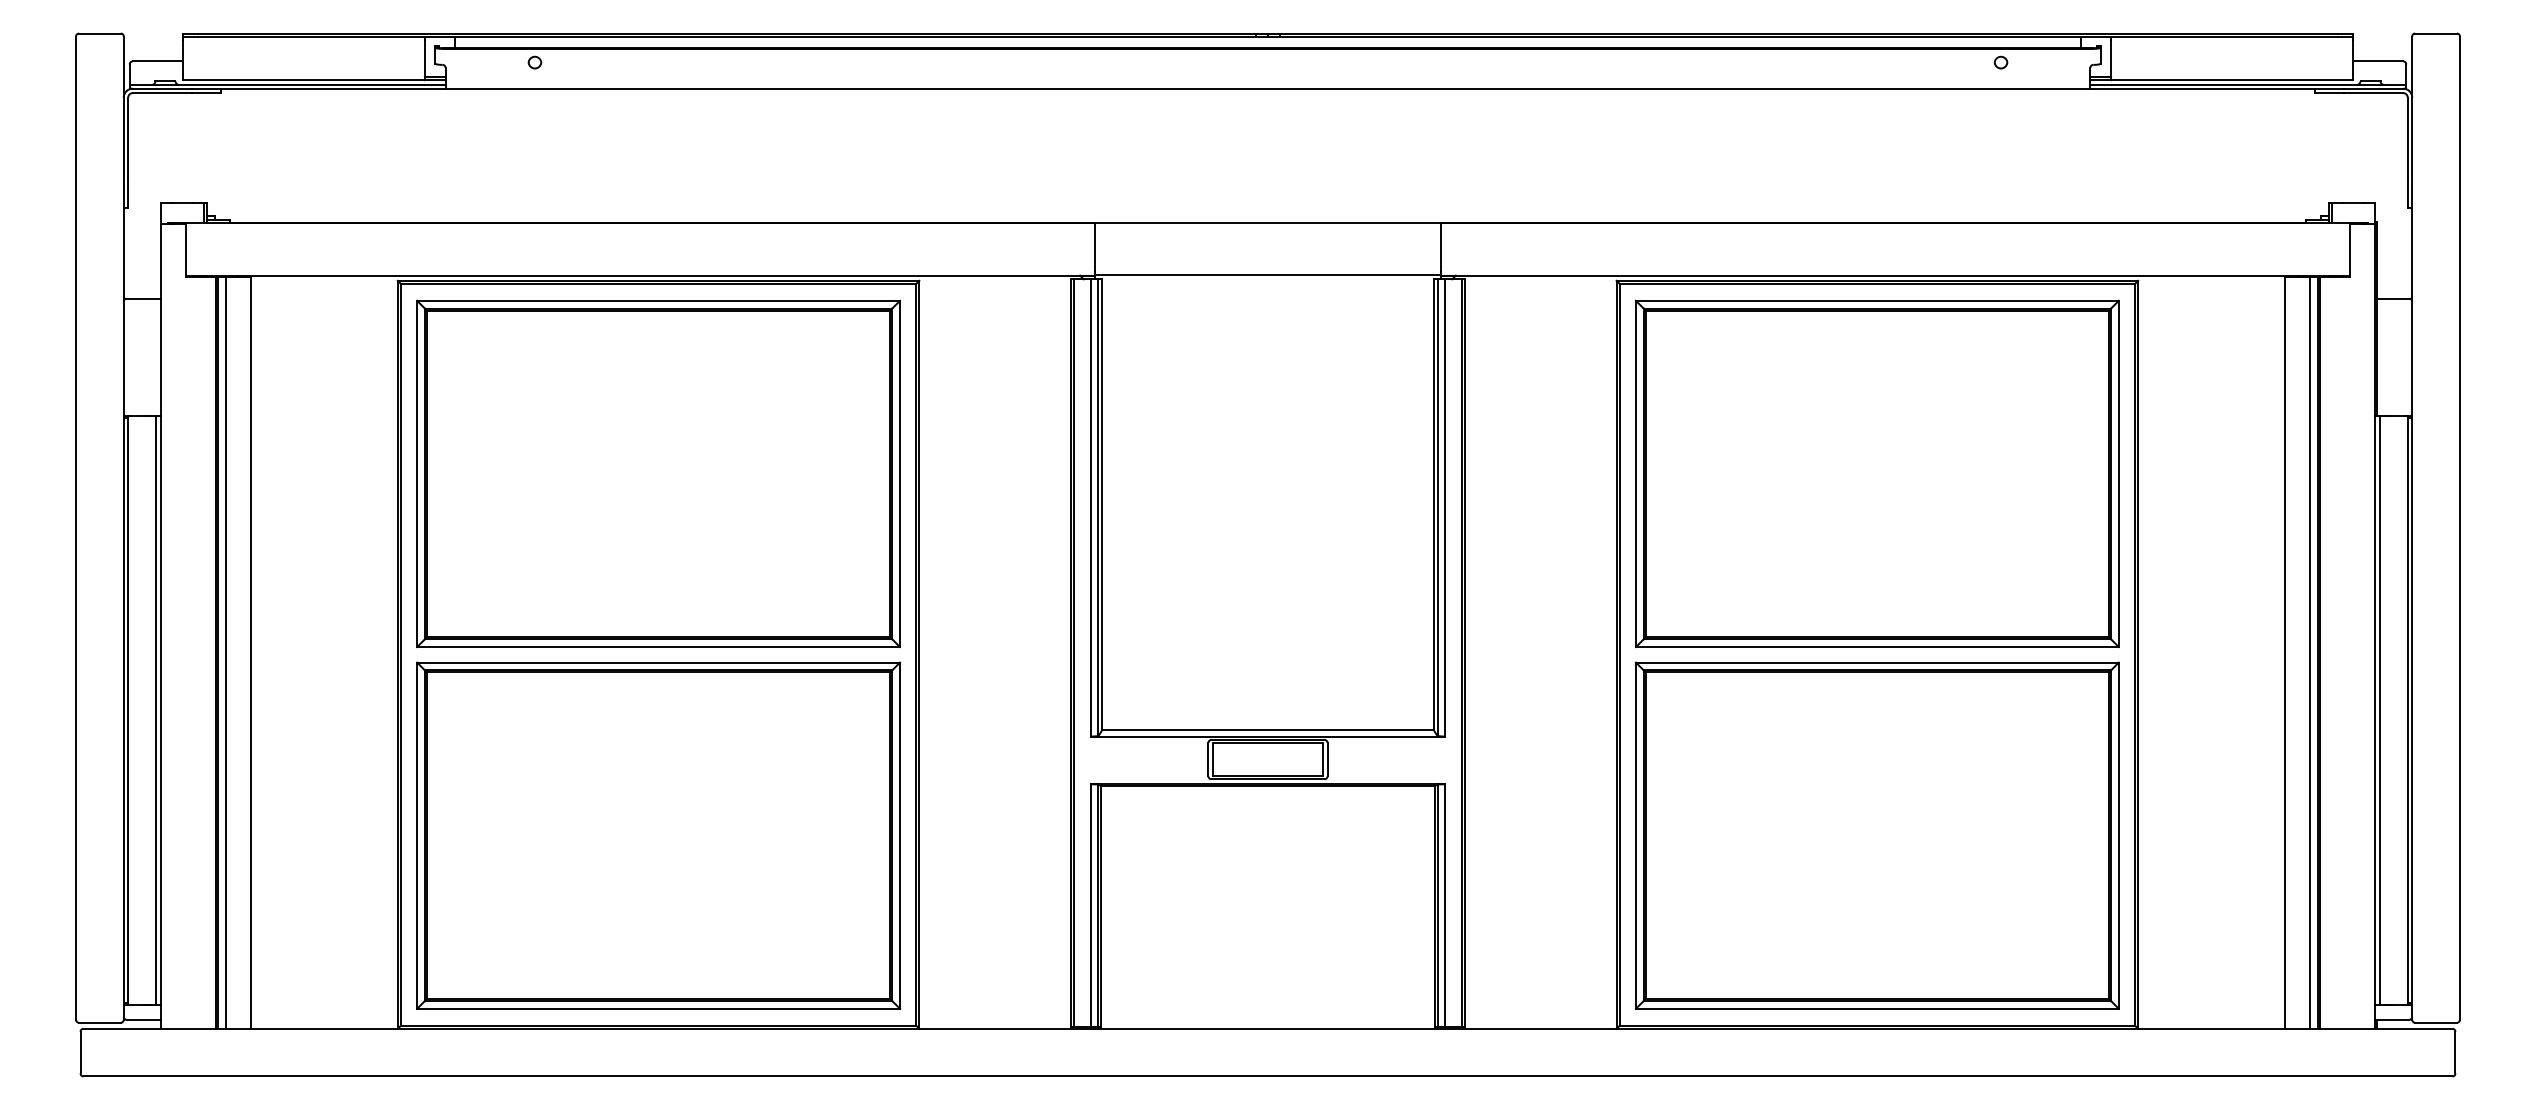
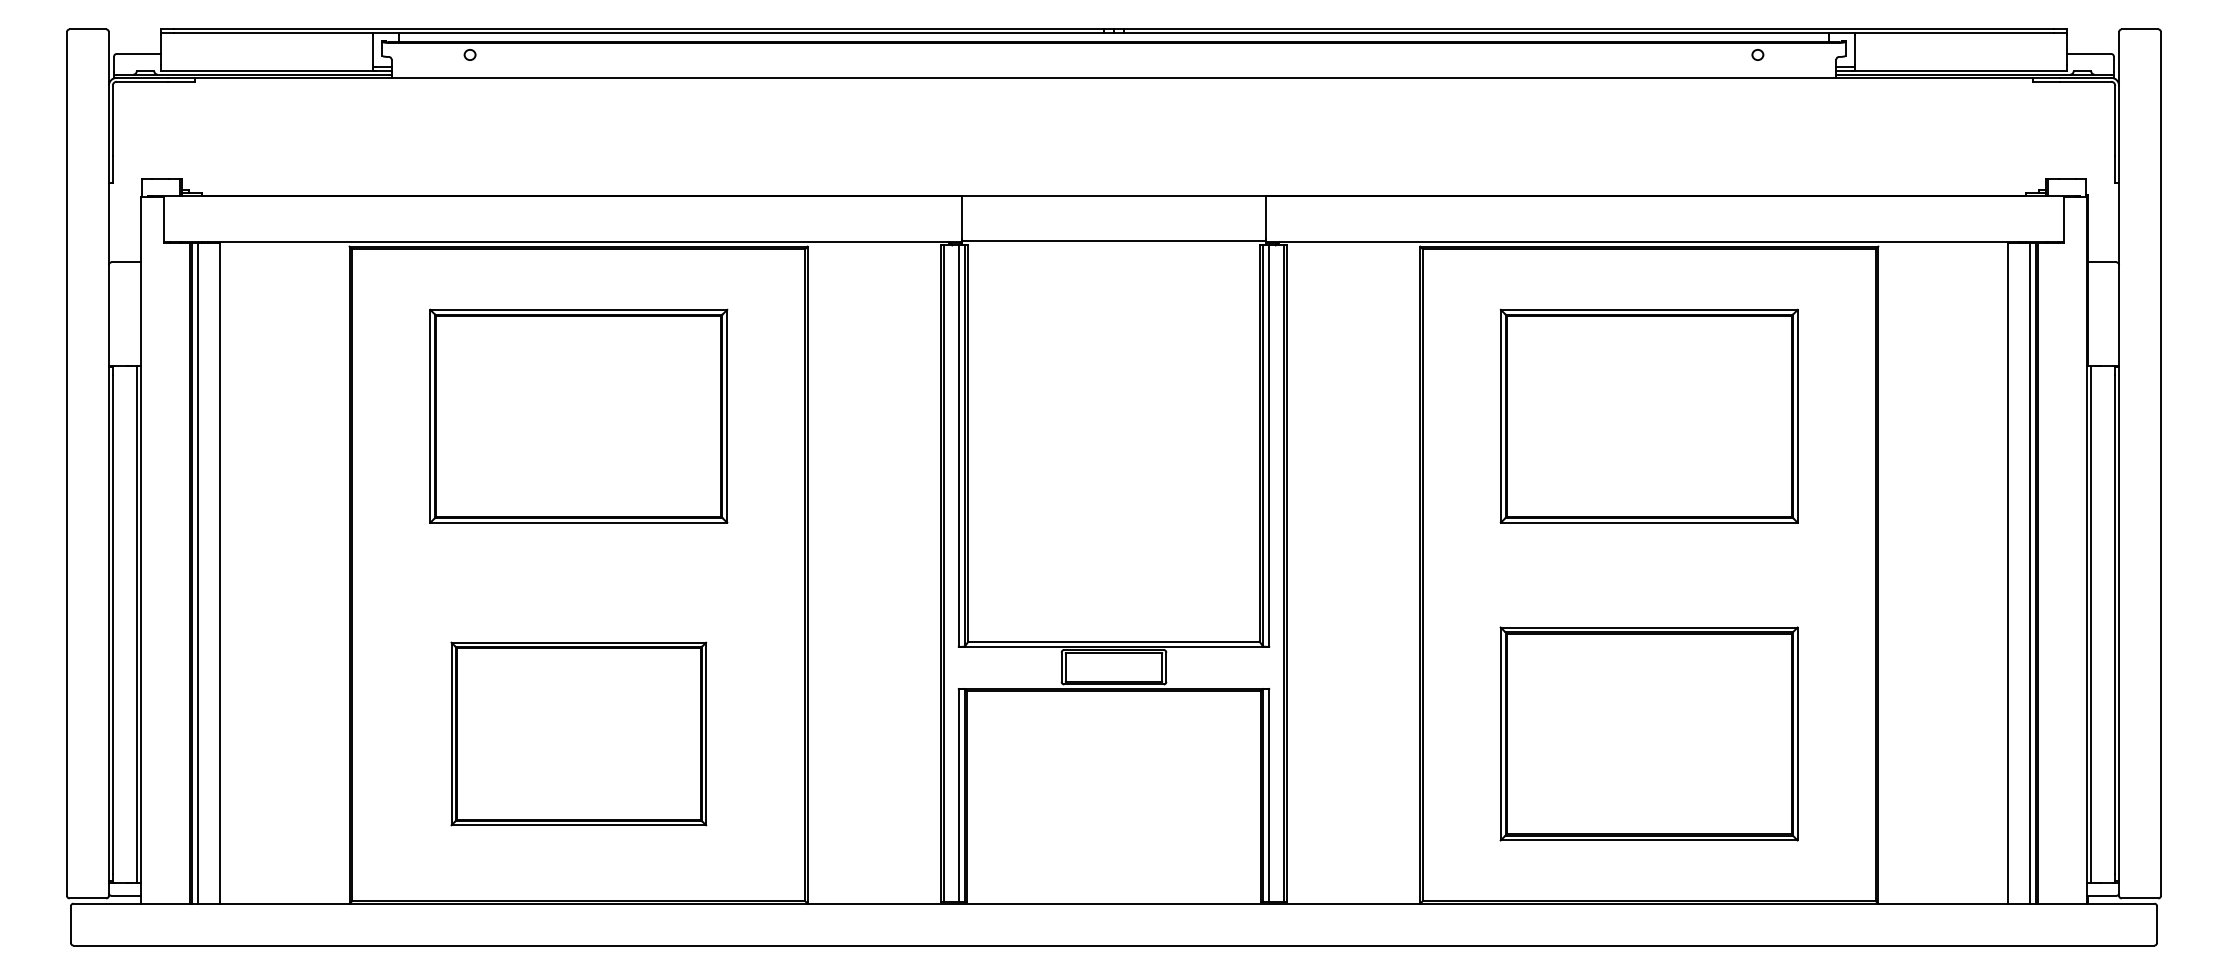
part: (658, 473) -> (578, 415), size x0.7
part: (1877, 473) -> (1649, 415), size x0.7
part: (658, 835) -> (578, 733), size x0.6
part: (1876, 835) -> (1648, 733), size x0.7

